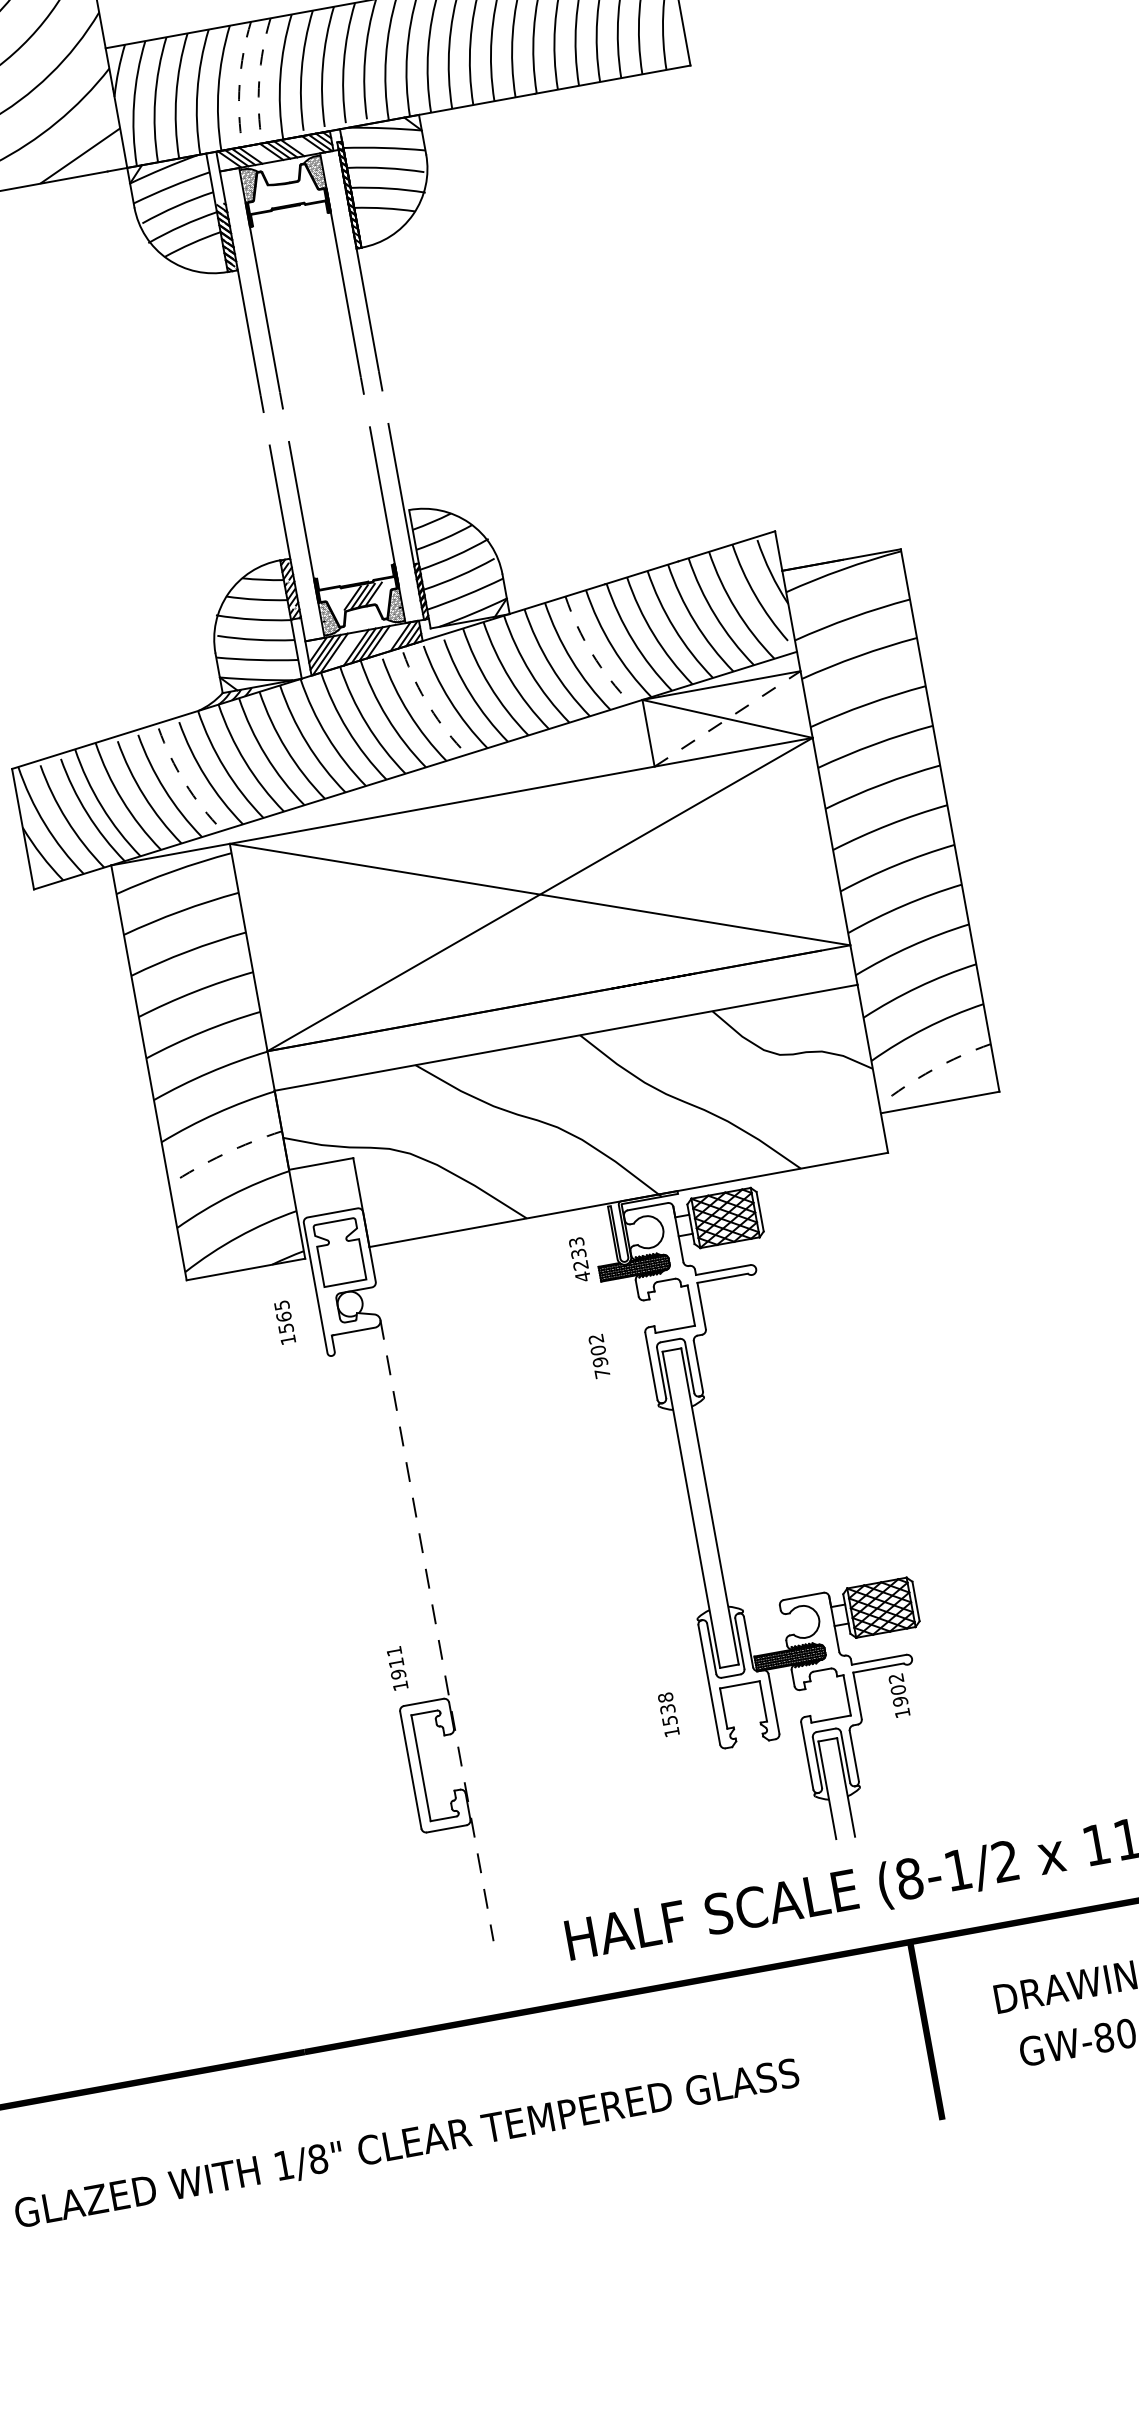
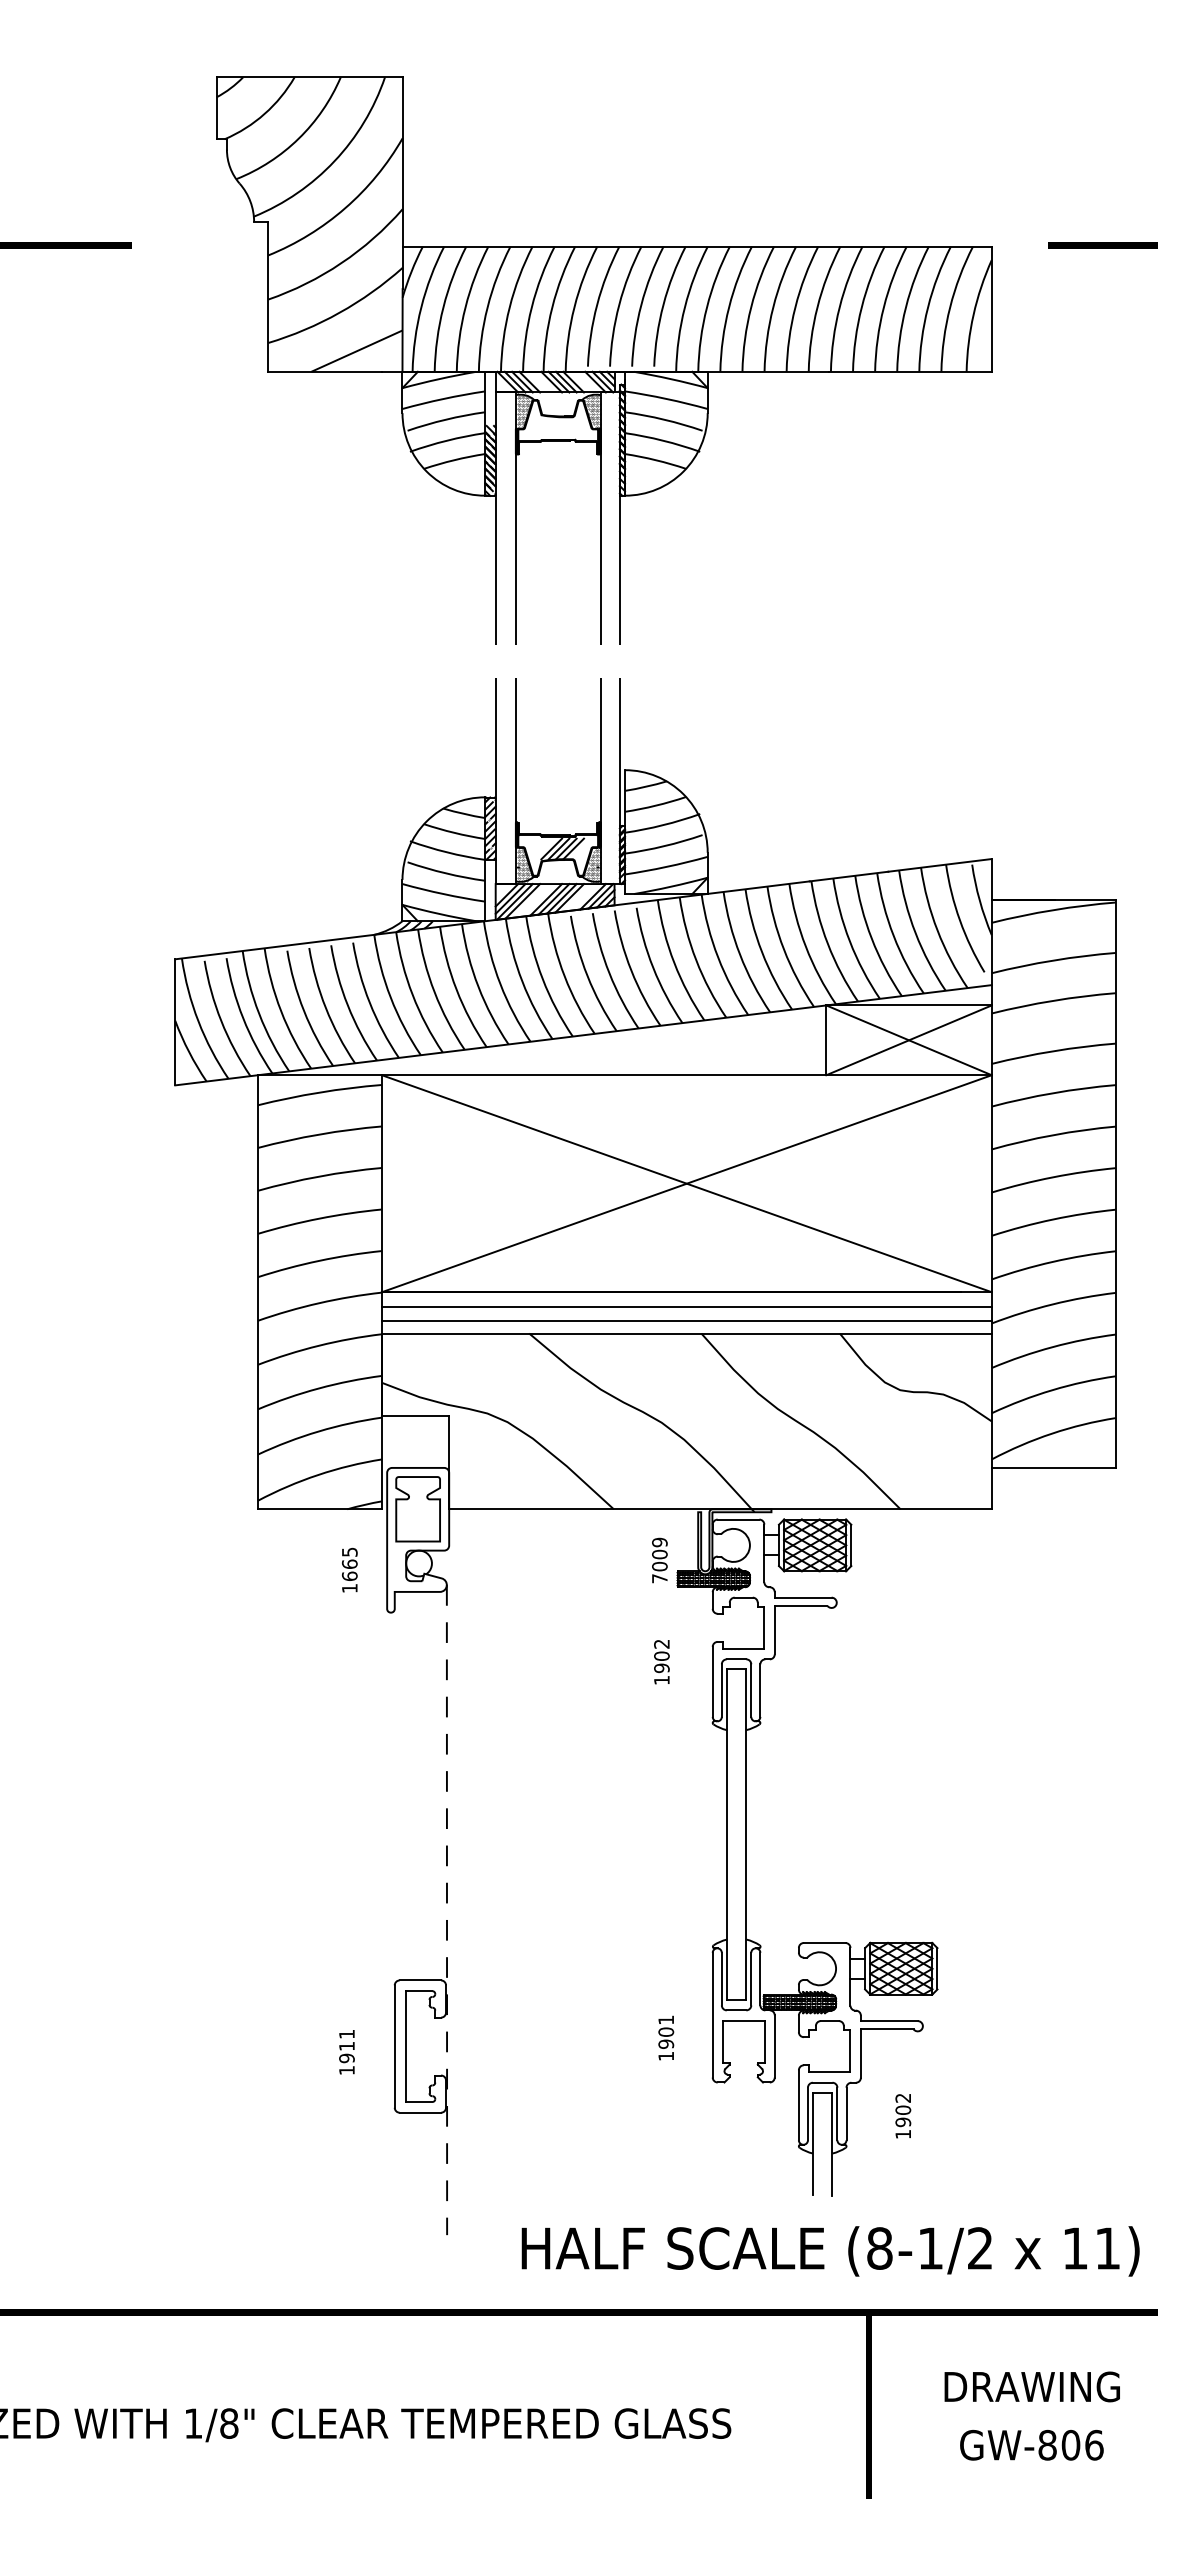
arc: (259, 80) -> (552, 307), dashed -> solid
arc: (239, 84) -> (531, 307), dashed -> solid
arc: (591, 653) -> (783, 949), dashed -> solid
arc: (429, 707) -> (609, 973), dashed -> solid
line: (728, 719) -> (909, 1040), dashed -> solid
arc: (184, 783) -> (347, 1005), dashed -> solid
line: (561, 1012) -> (686, 1306), added
line: (563, 1025) -> (686, 1320), added
arc: (932, 1069) -> (1052, 1433), dashed -> solid
arc: (223, 1154) -> (318, 1388), dashed -> solid
text: (579, 1259) -> (659, 1560), 4233 -> 7009
text: (285, 1327) -> (349, 1575), 1565 -> 1665
text: (602, 1373) -> (661, 1680), 7902 -> 1902
text: (397, 1668) -> (346, 2052), moved
text: (899, 1695) -> (903, 2116), moved
text: (667, 1708) -> (666, 2031), 1538 -> 1901

